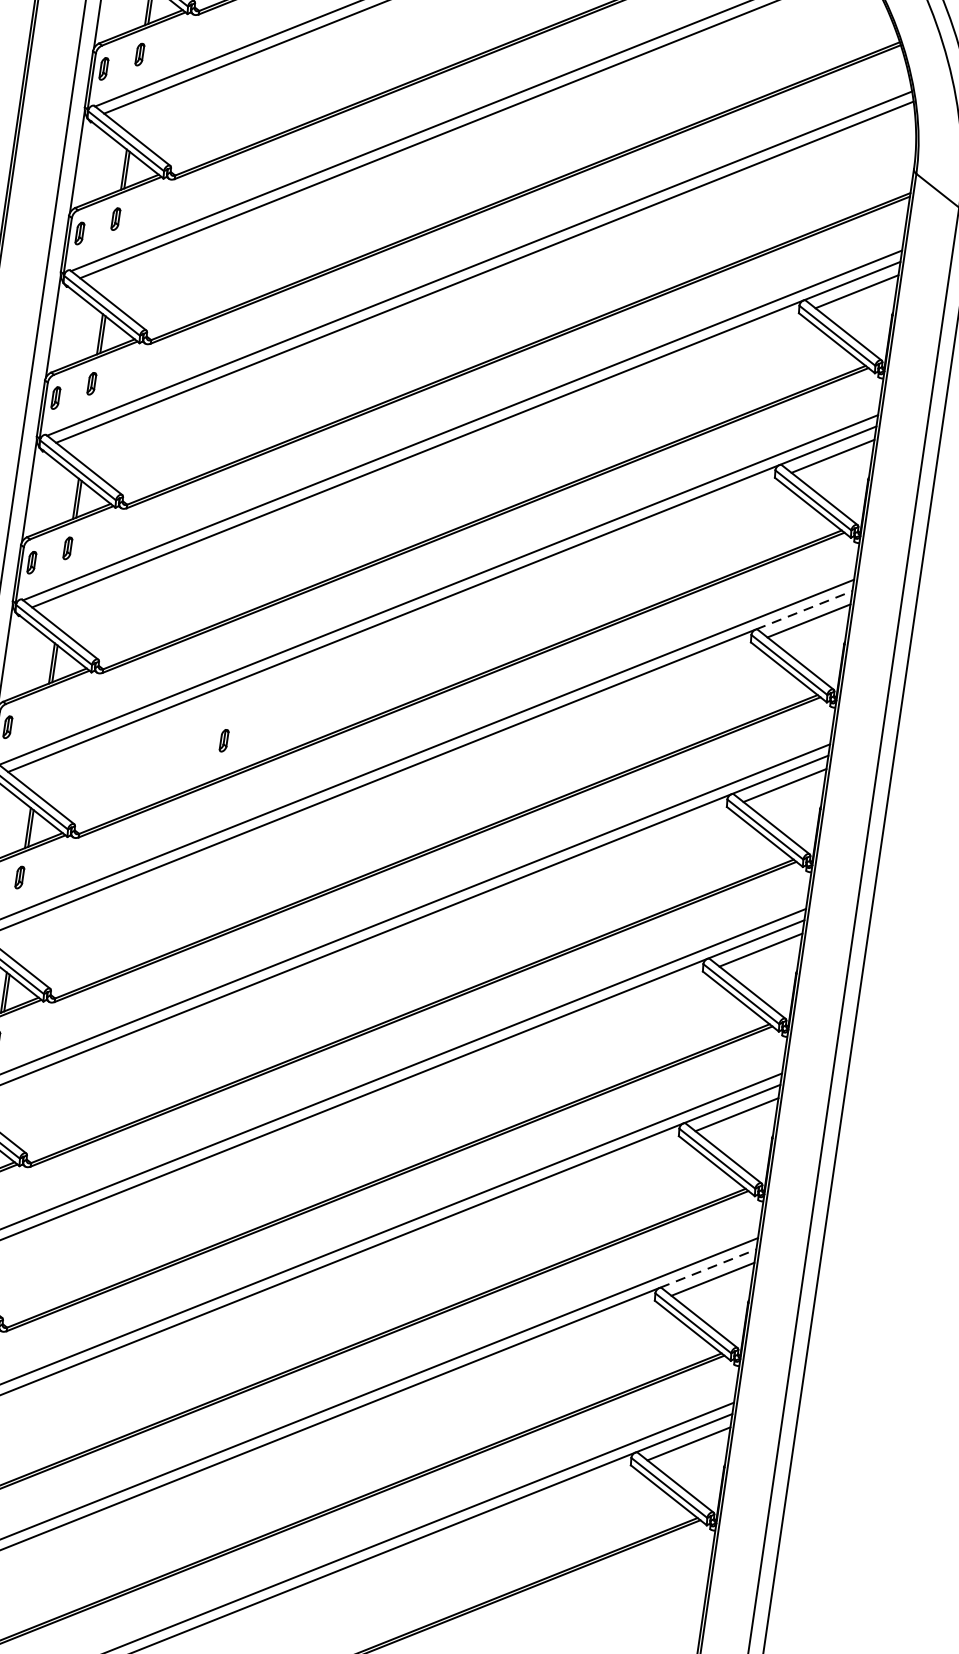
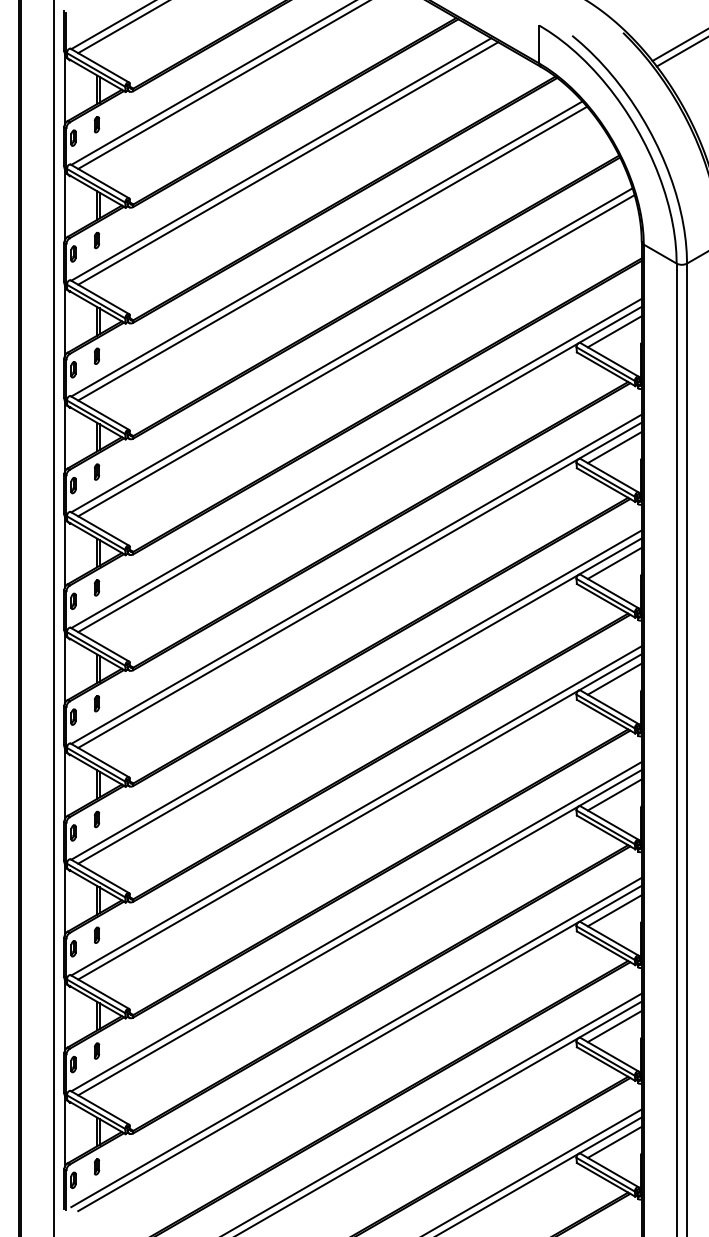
line: (804, 610) -> (610, 556), dashed -> solid
part: (223, 740) -> (96, 703), moved
line: (708, 1268) -> (610, 1019), dashed -> solid

